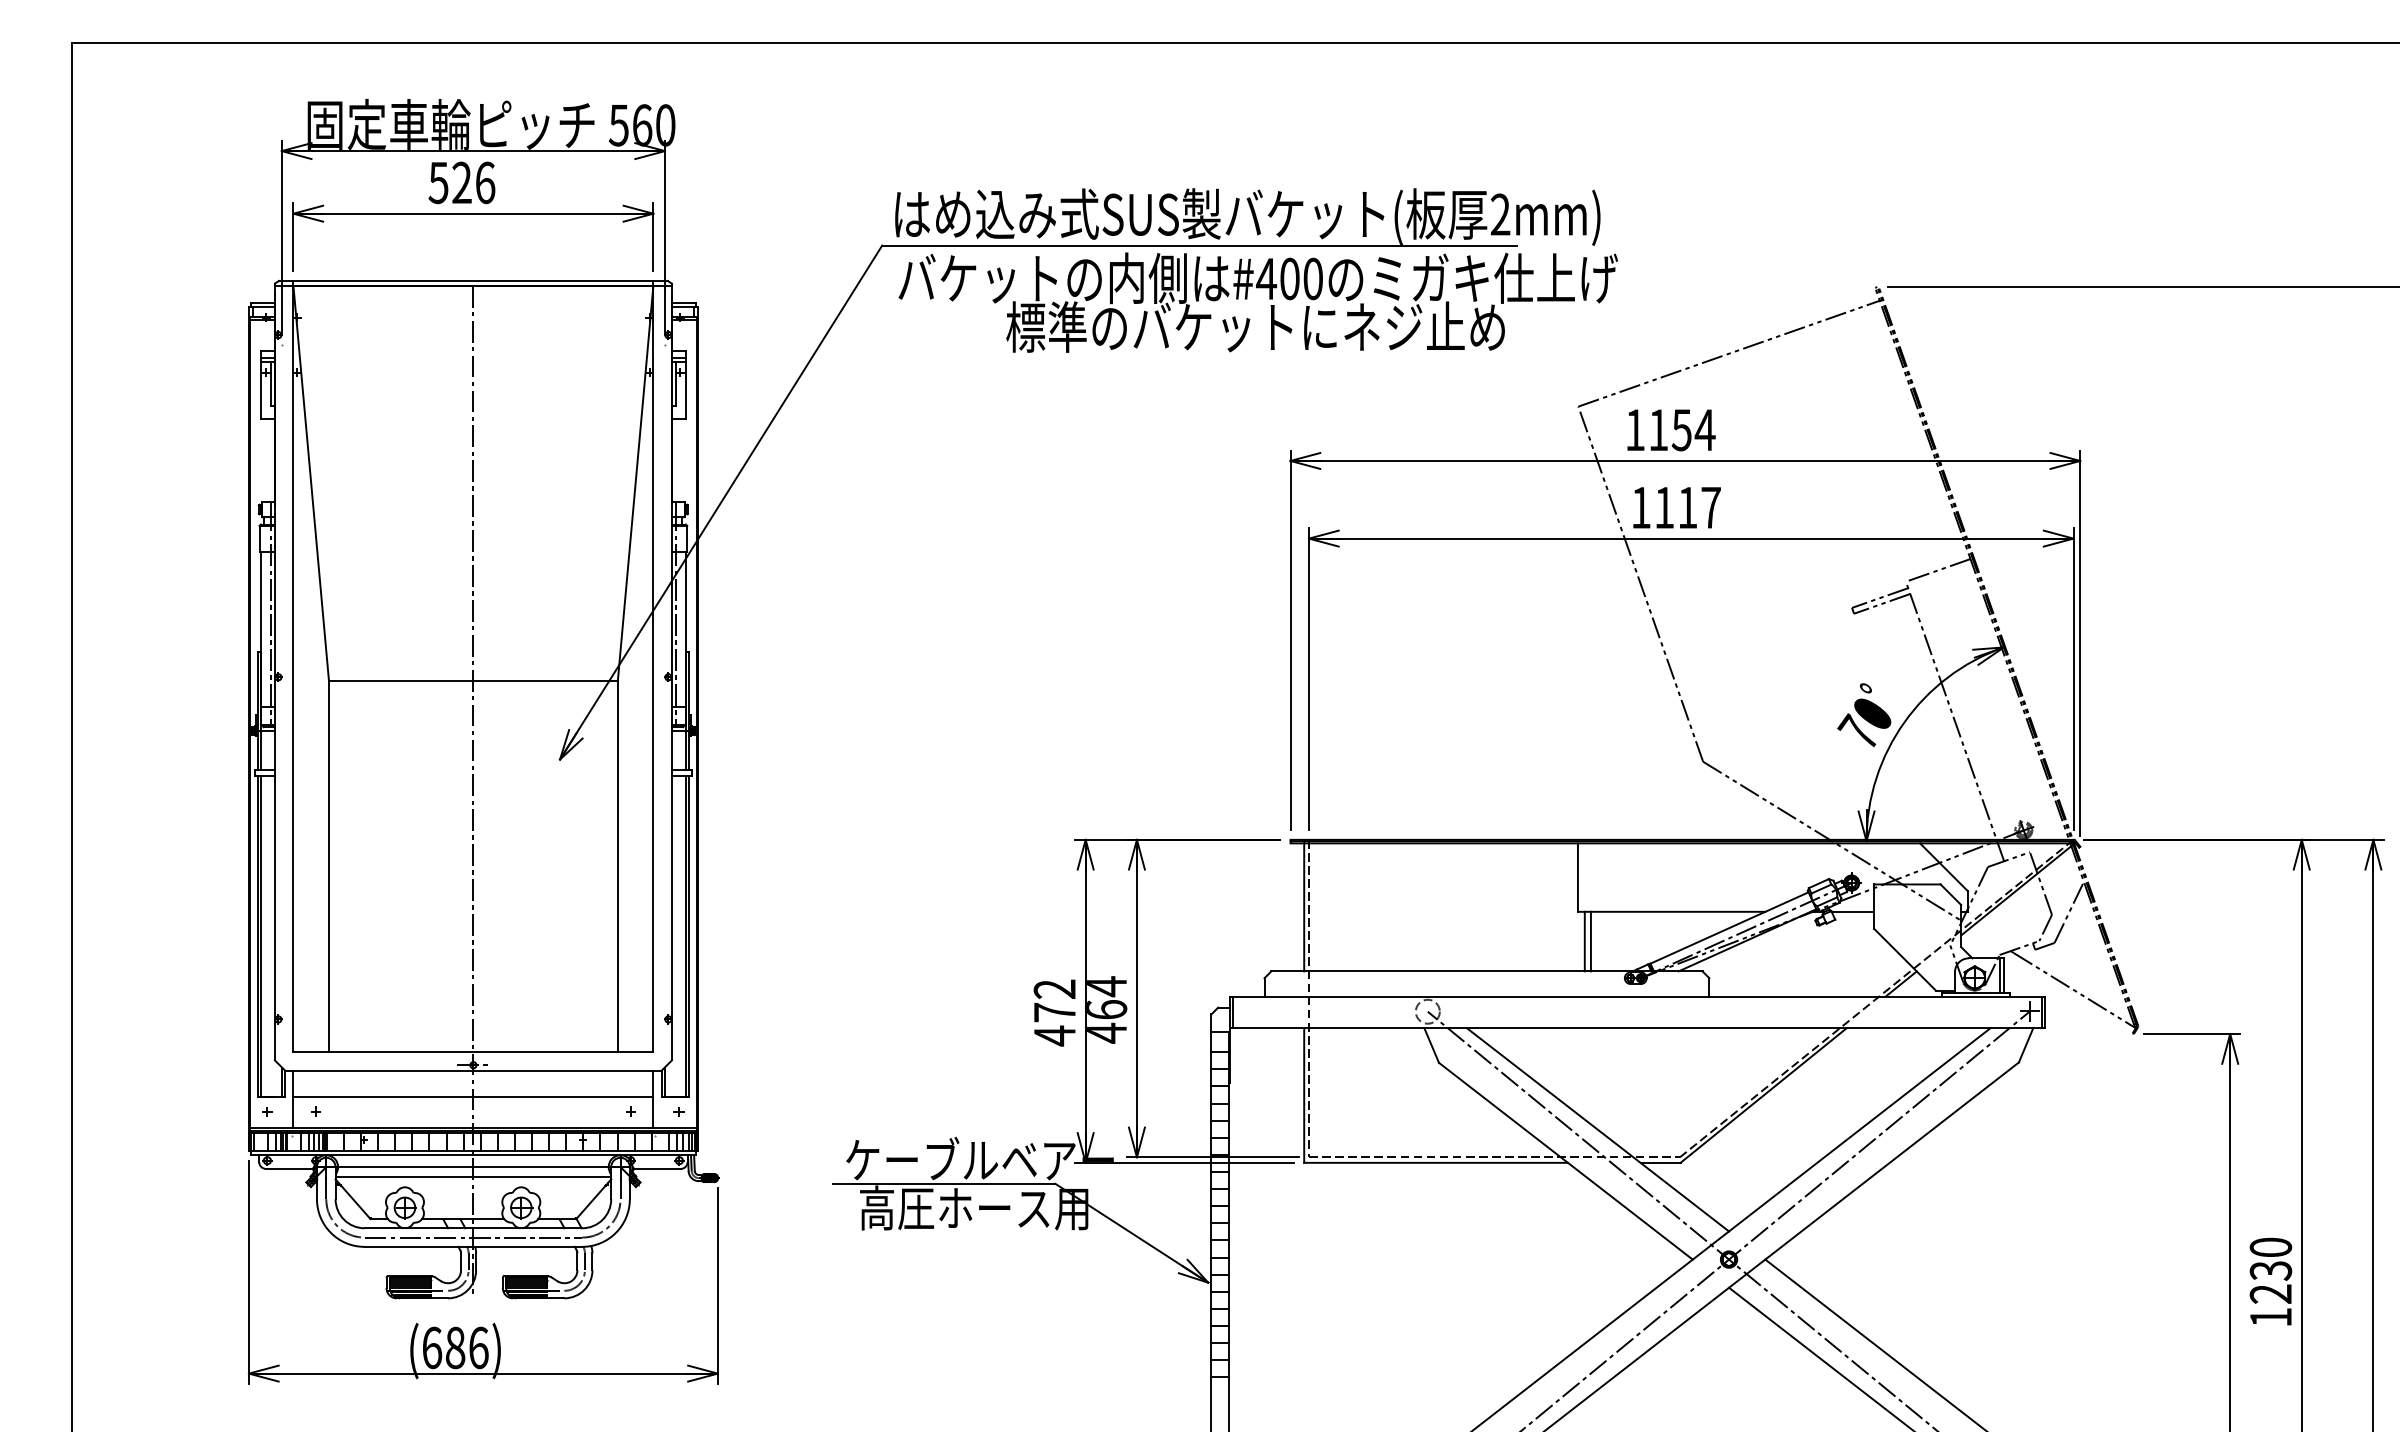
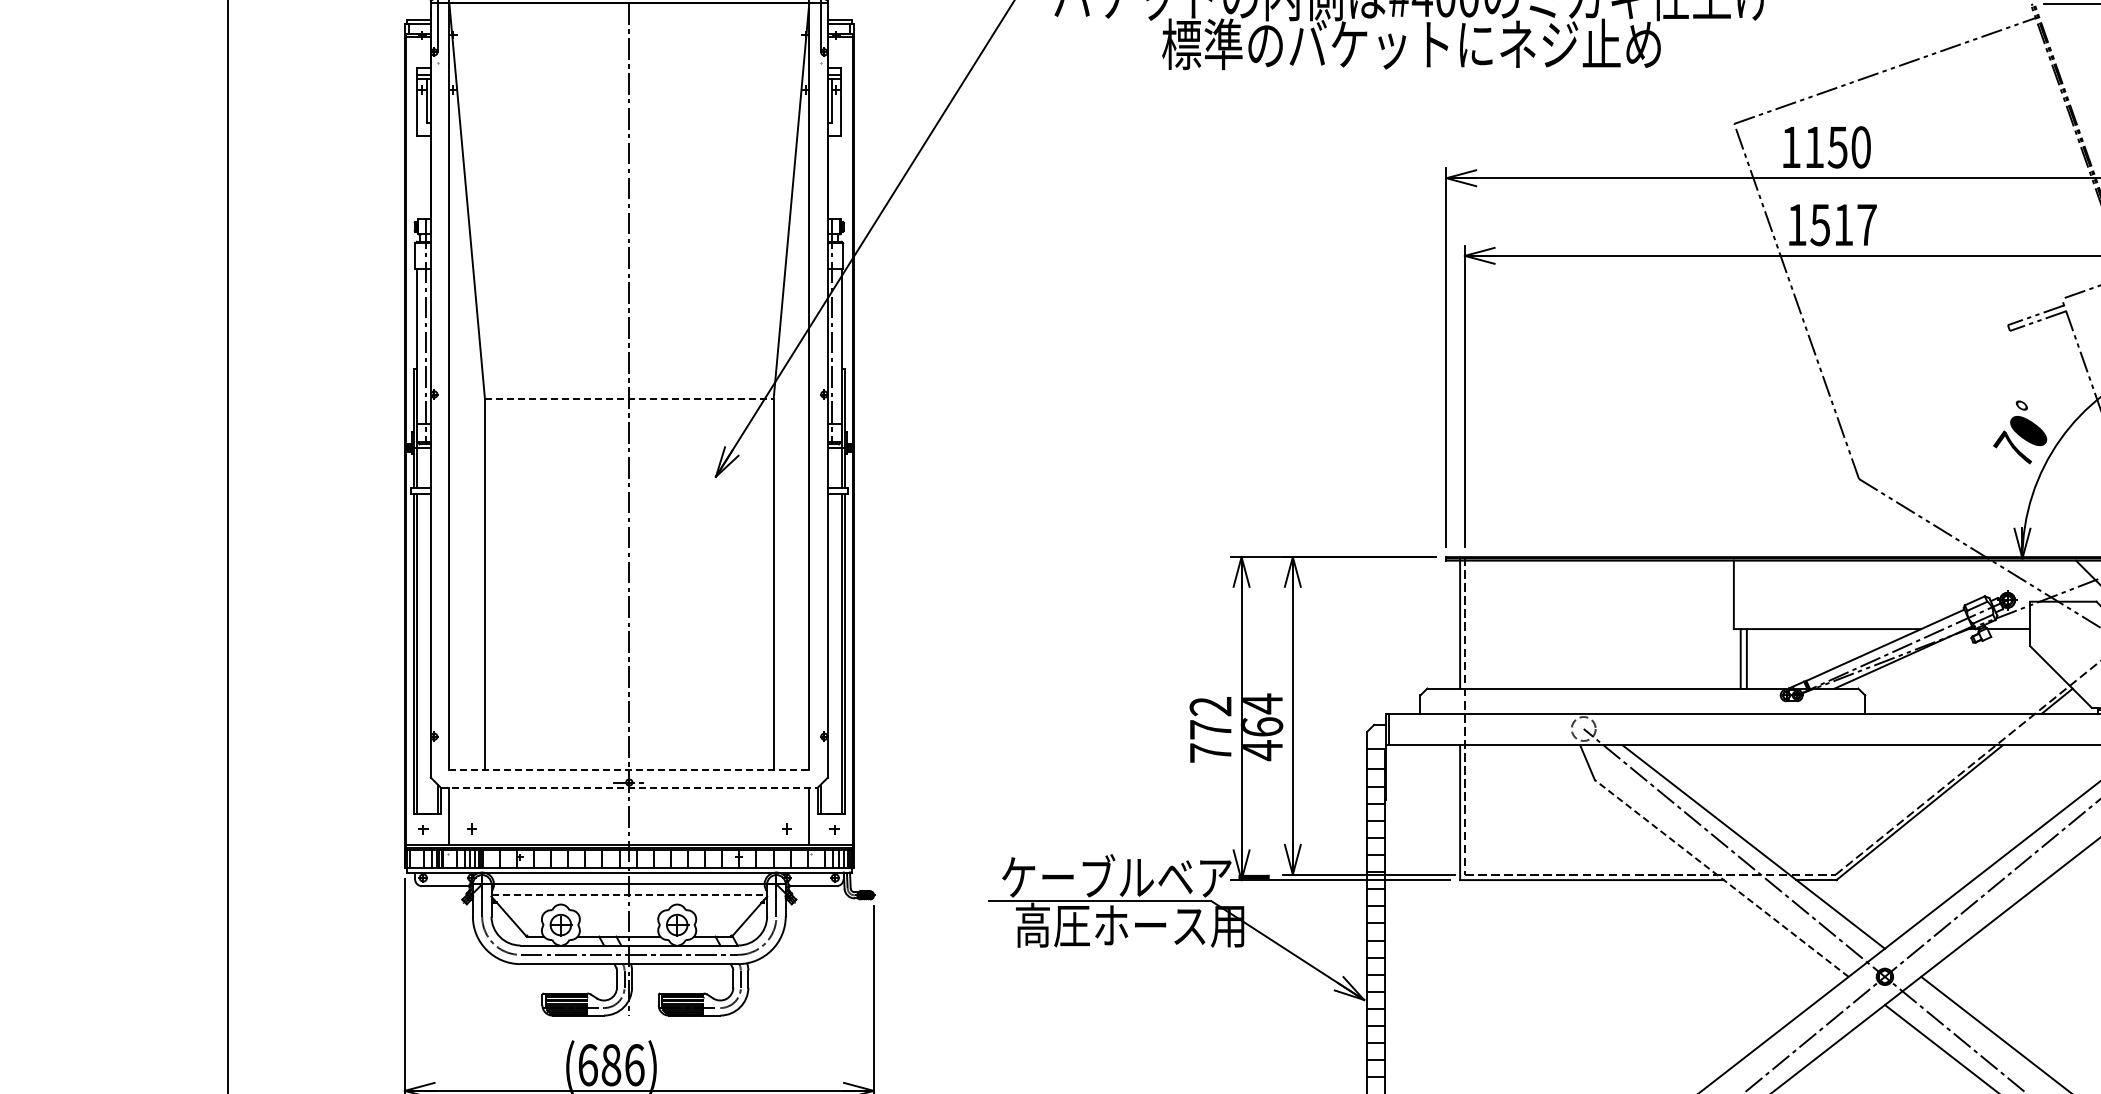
text: (1704, 430) -> (1860, 147), 1154 -> 1150
text: (1663, 507) -> (1819, 224), 1117 -> 1517
line: (473, 681) -> (629, 398), solid -> dashed
text: (1054, 1035) -> (1210, 752), 472 -> 772
line: (473, 1052) -> (629, 769), solid -> dashed
line: (473, 1070) -> (629, 787), solid -> dashed
line: (473, 1096) -> (629, 813), removed
line: (1565, 1161) -> (1721, 878), solid -> dashed
line: (473, 1177) -> (629, 894), solid -> dashed

